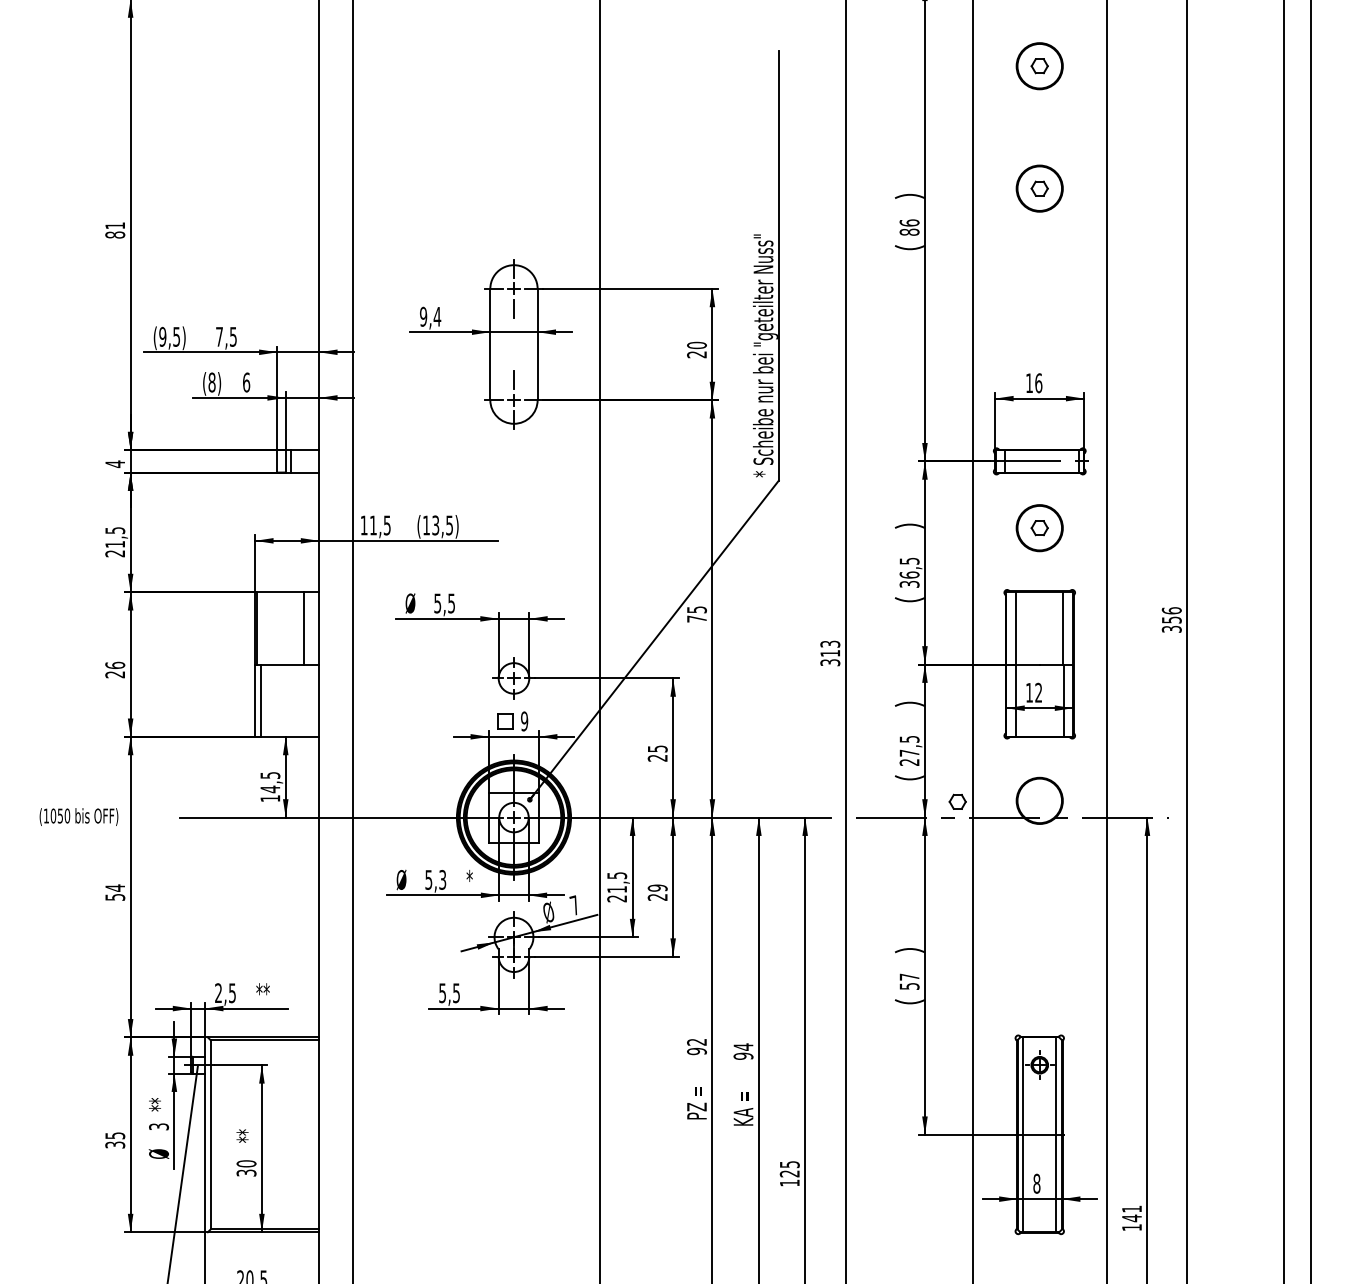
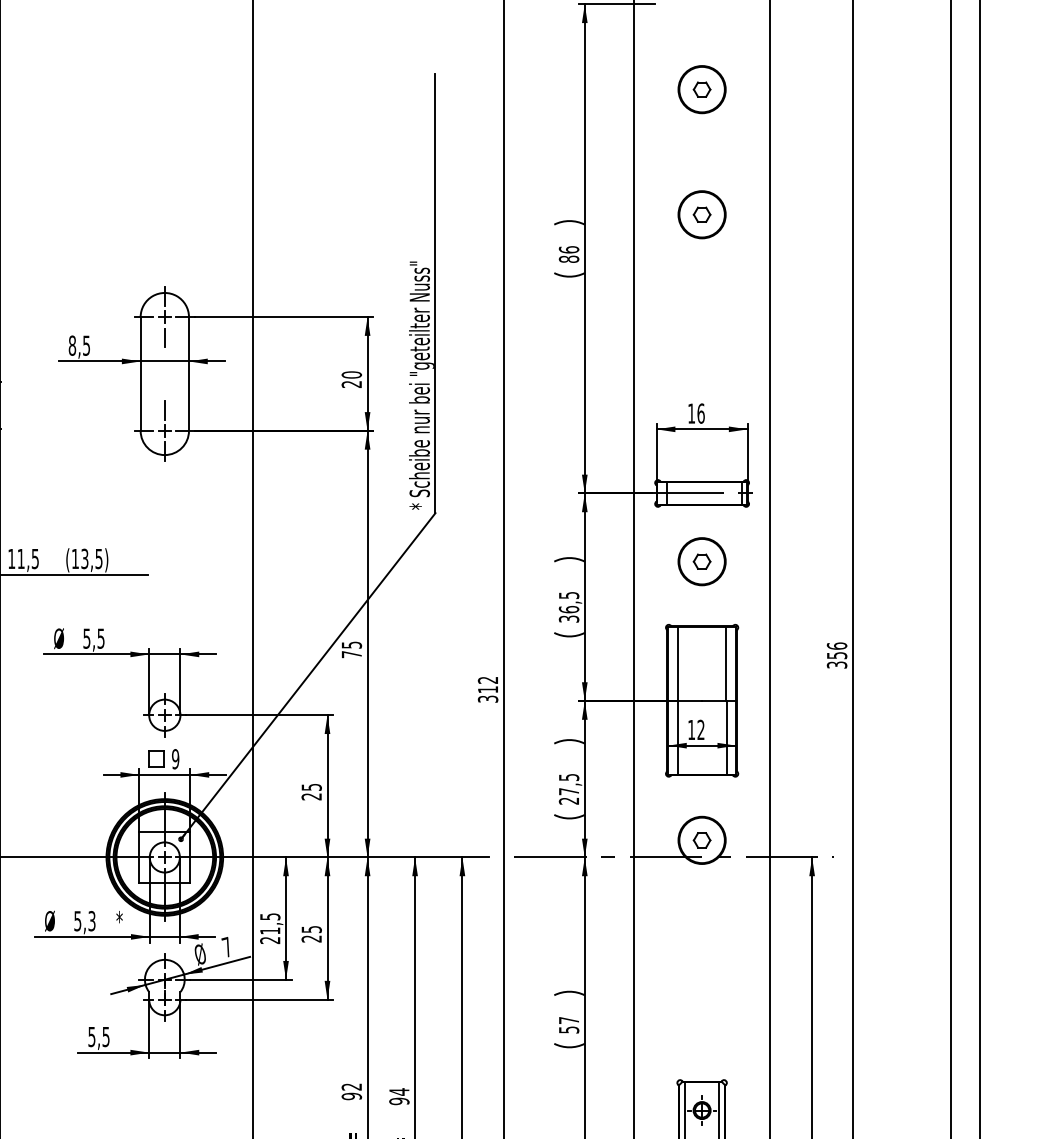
text: (430, 316) -> (79, 345), 9,4 -> 8,5
text: (830, 643) -> (488, 679), 313 -> 312
part: (957, 801) -> (701, 839), moved
text: (657, 887) -> (311, 928), 29 -> 25

